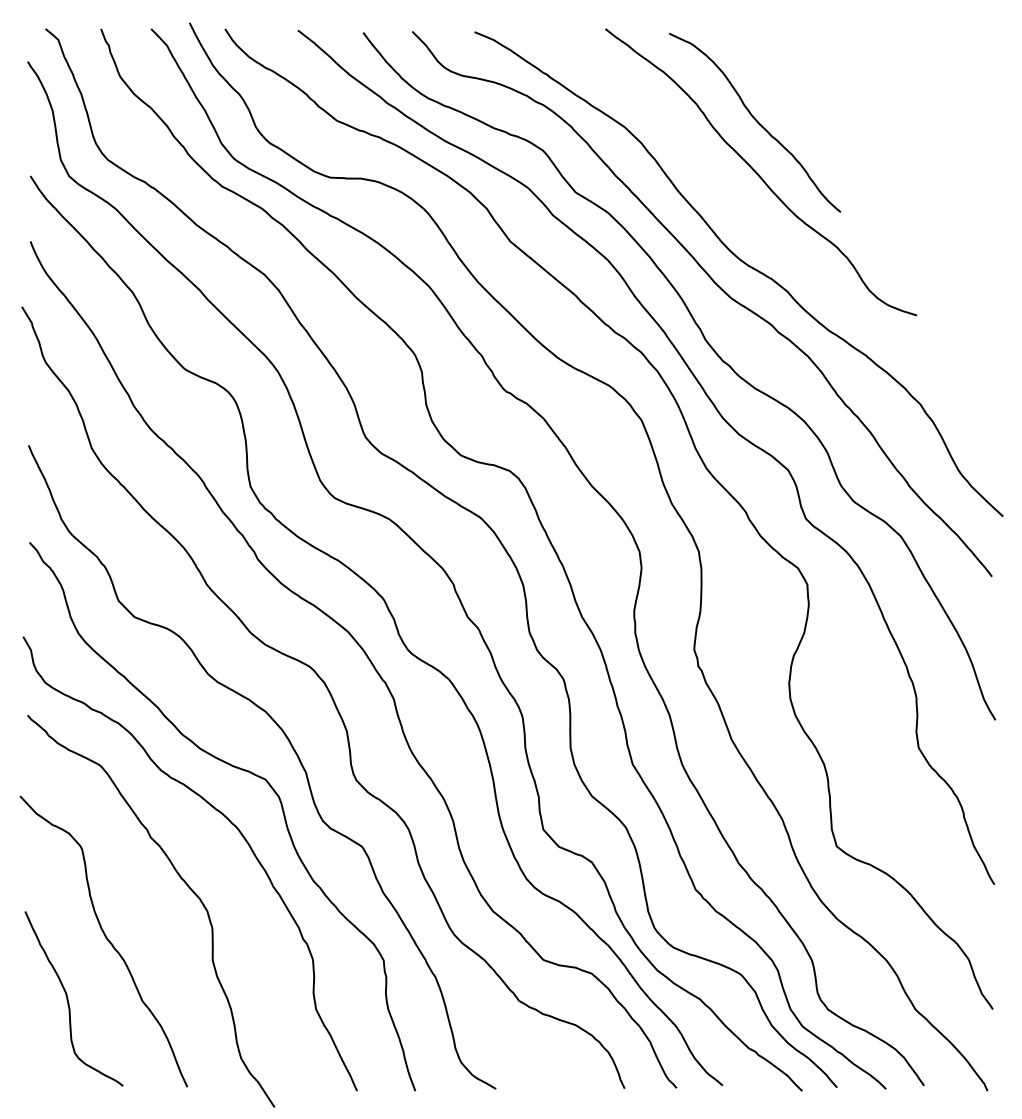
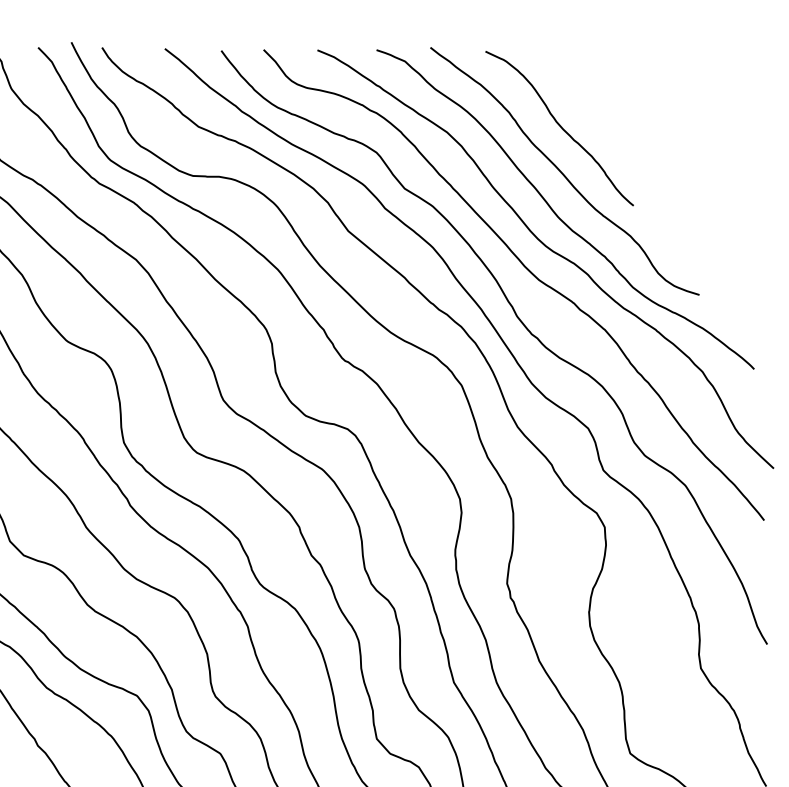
curve: (753, 223) -> (558, 215), added

